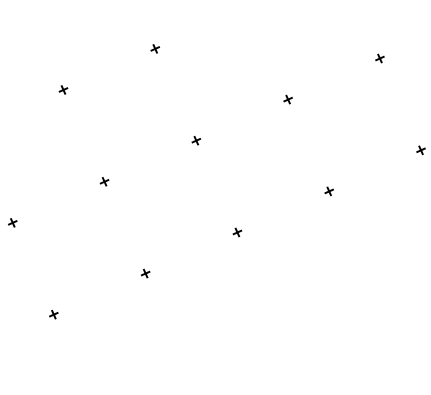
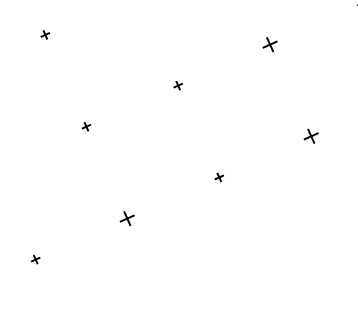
part: (287, 99) -> (269, 44), size x1.6
part: (328, 191) -> (310, 136), size x1.6
part: (145, 273) -> (127, 218), size x1.6

